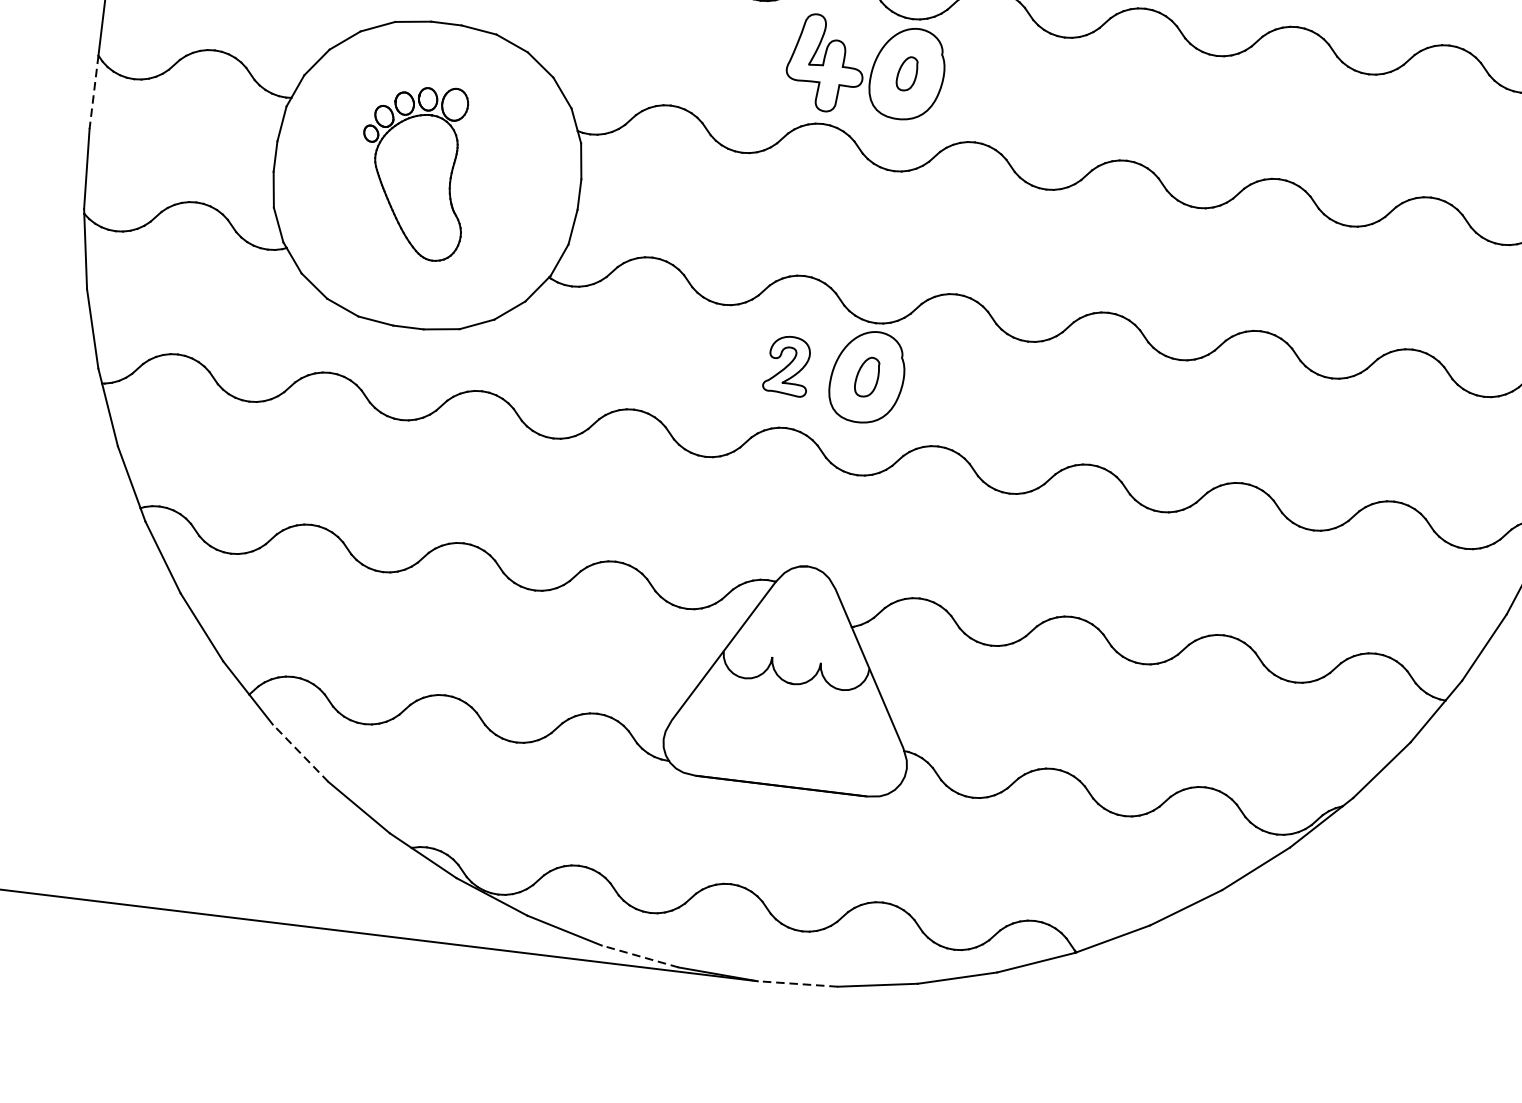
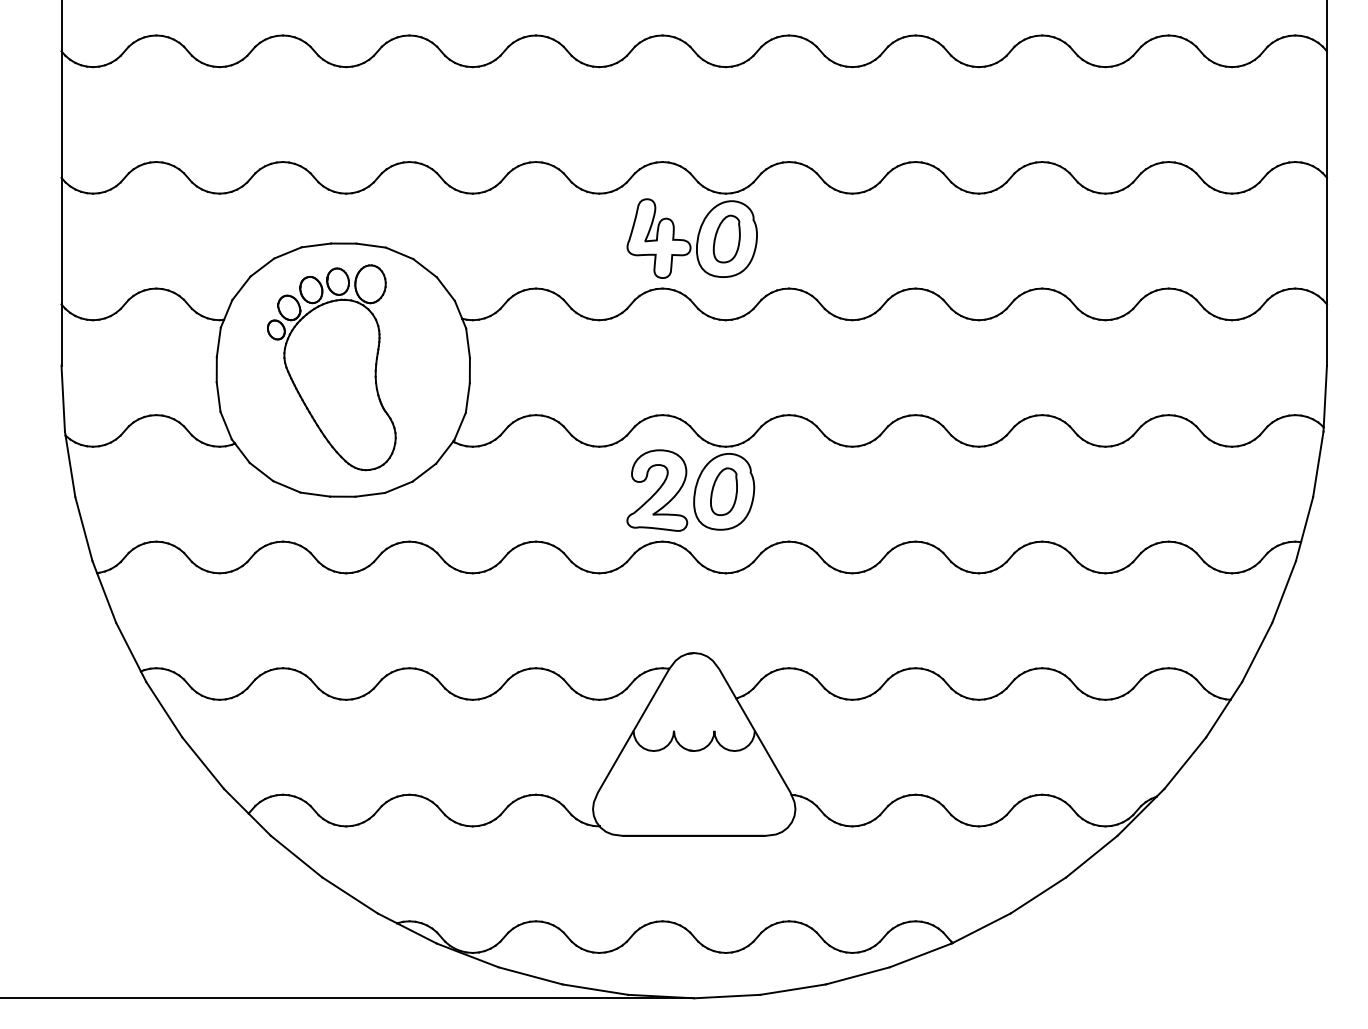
part: (906, 73) -> (726, 238), size x1.67
line: (94, 91) -> (61, 334), dashed -> solid
part: (413, 170) -> (331, 367), size x1.43
part: (787, 365) -> (657, 490), size x1.67
part: (866, 376) -> (723, 491), size x1.43
line: (300, 753) -> (296, 856), dashed -> solid
line: (639, 956) -> (594, 989), dashed -> solid
line: (796, 983) -> (726, 996), dashed -> solid

